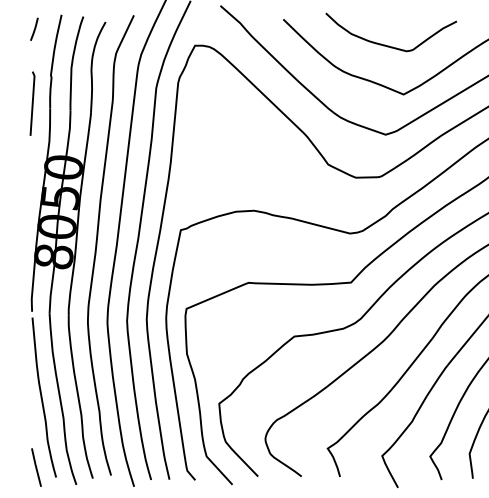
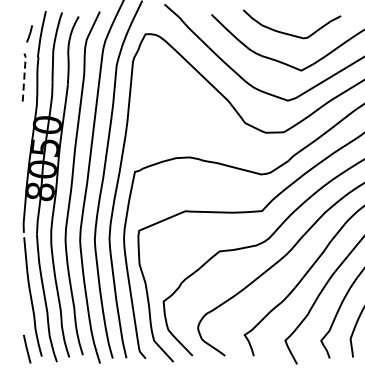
line: (34, 28) -> (29, 33), moved
line: (32, 102) -> (24, 76), solid -> dashed

